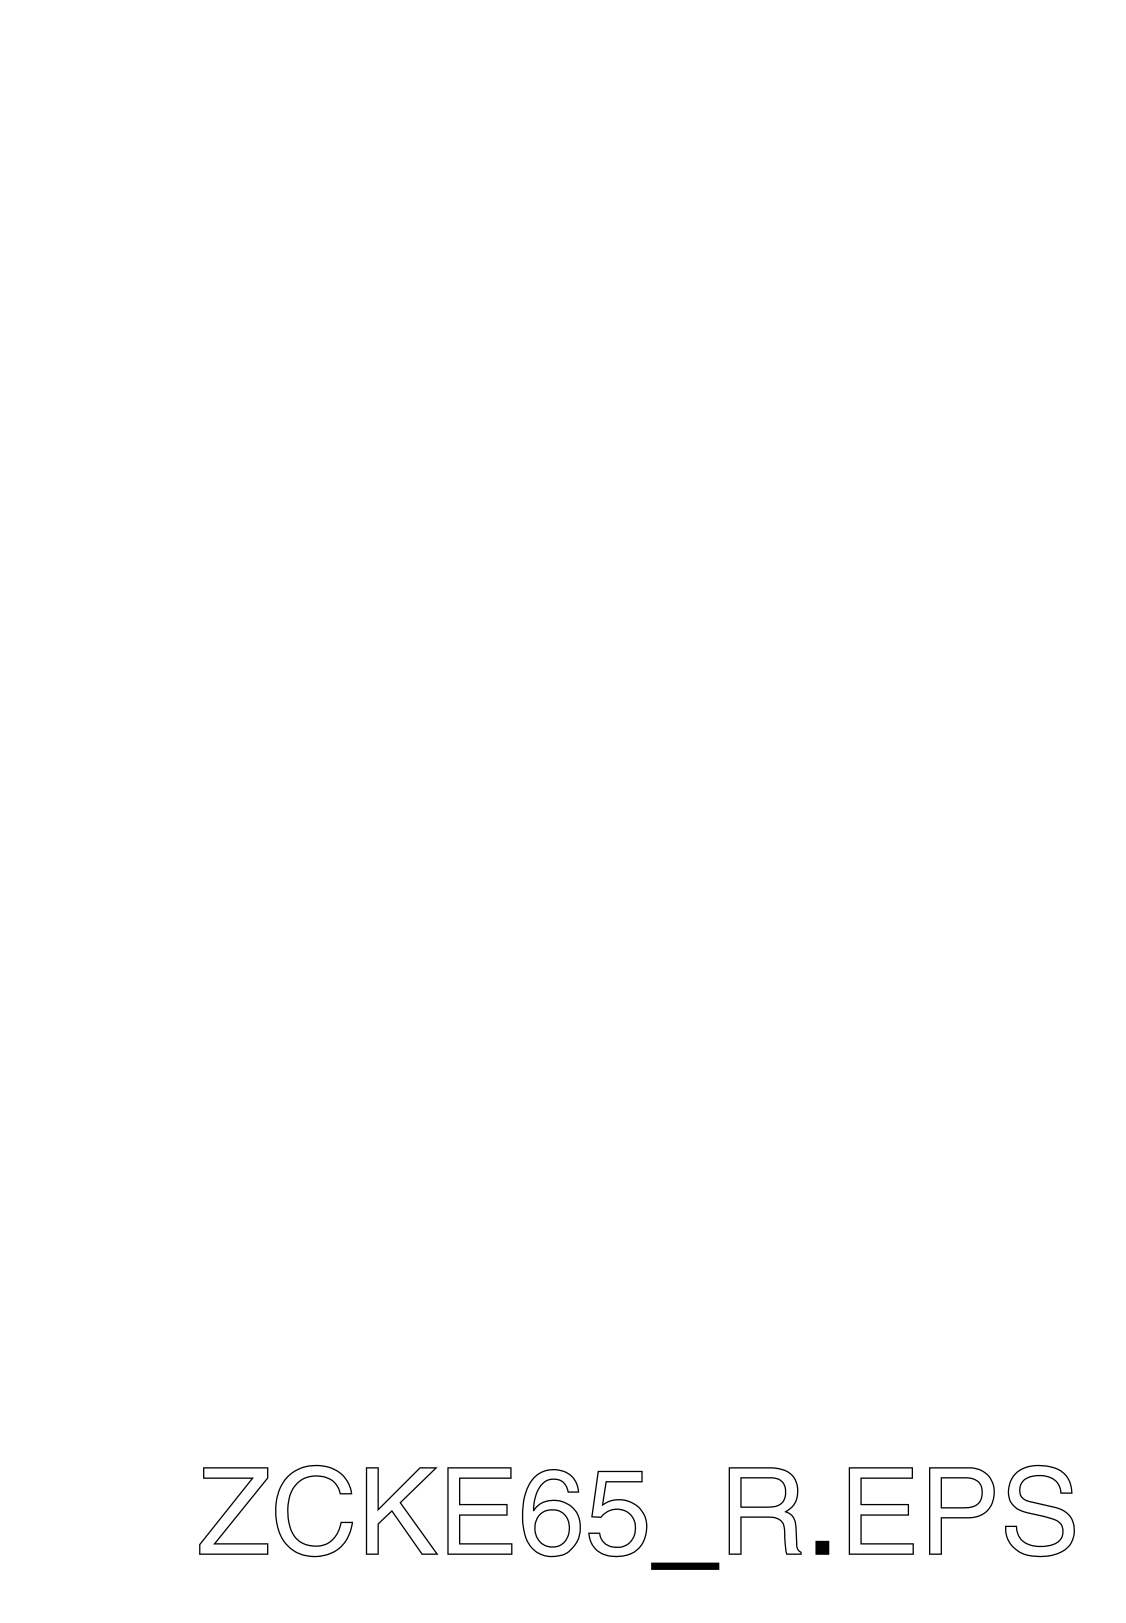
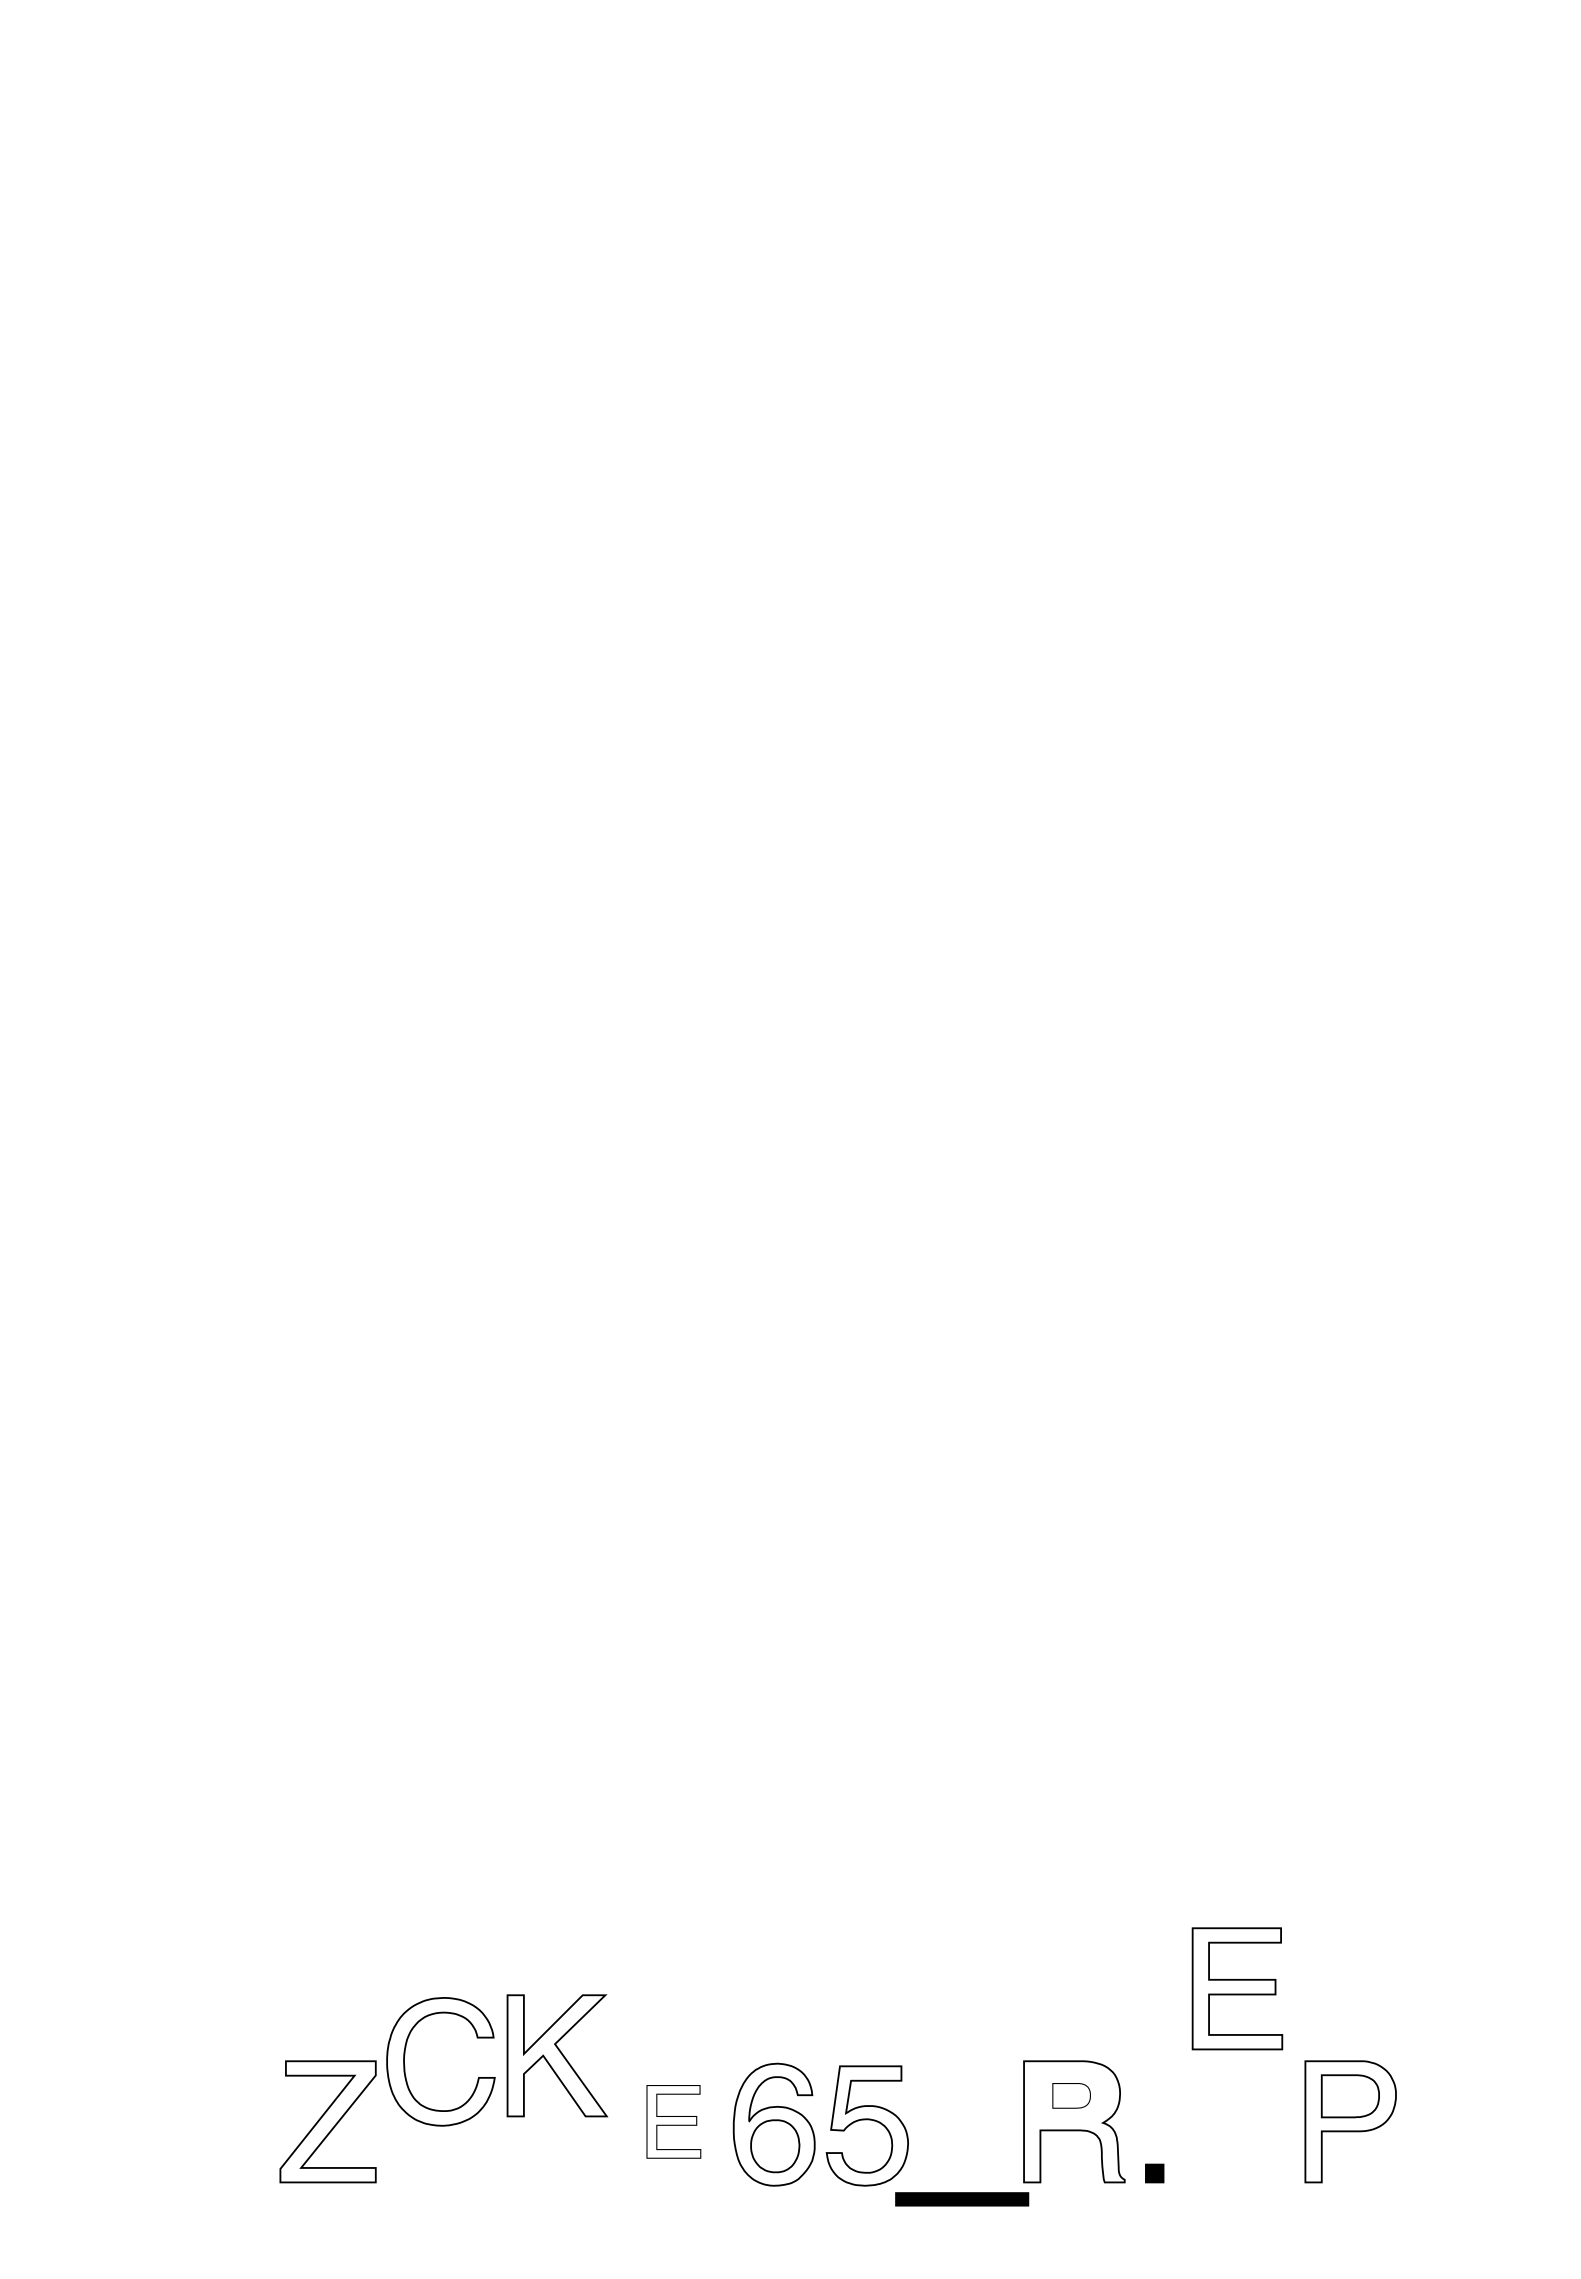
part: (763, 1492) -> (1071, 2095), size x0.6
part: (402, 1510) -> (557, 2055), moved
part: (479, 1510) -> (673, 2121), size x0.6
part: (881, 1510) -> (1237, 1988), moved
part: (1040, 1510) -> (1460, 2121), removed
part: (288, 1514) -> (405, 2066), moved
part: (684, 1566) -> (961, 2199), size x1.4

